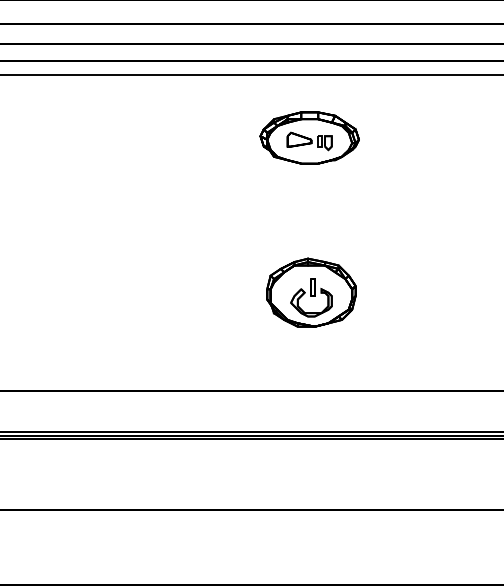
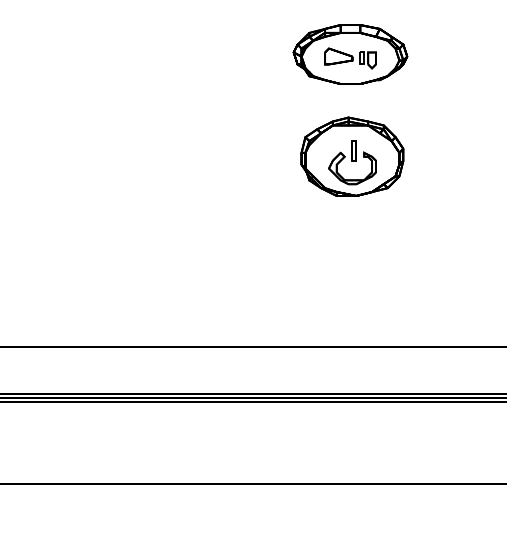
part: (311, 292) -> (352, 156), moved

